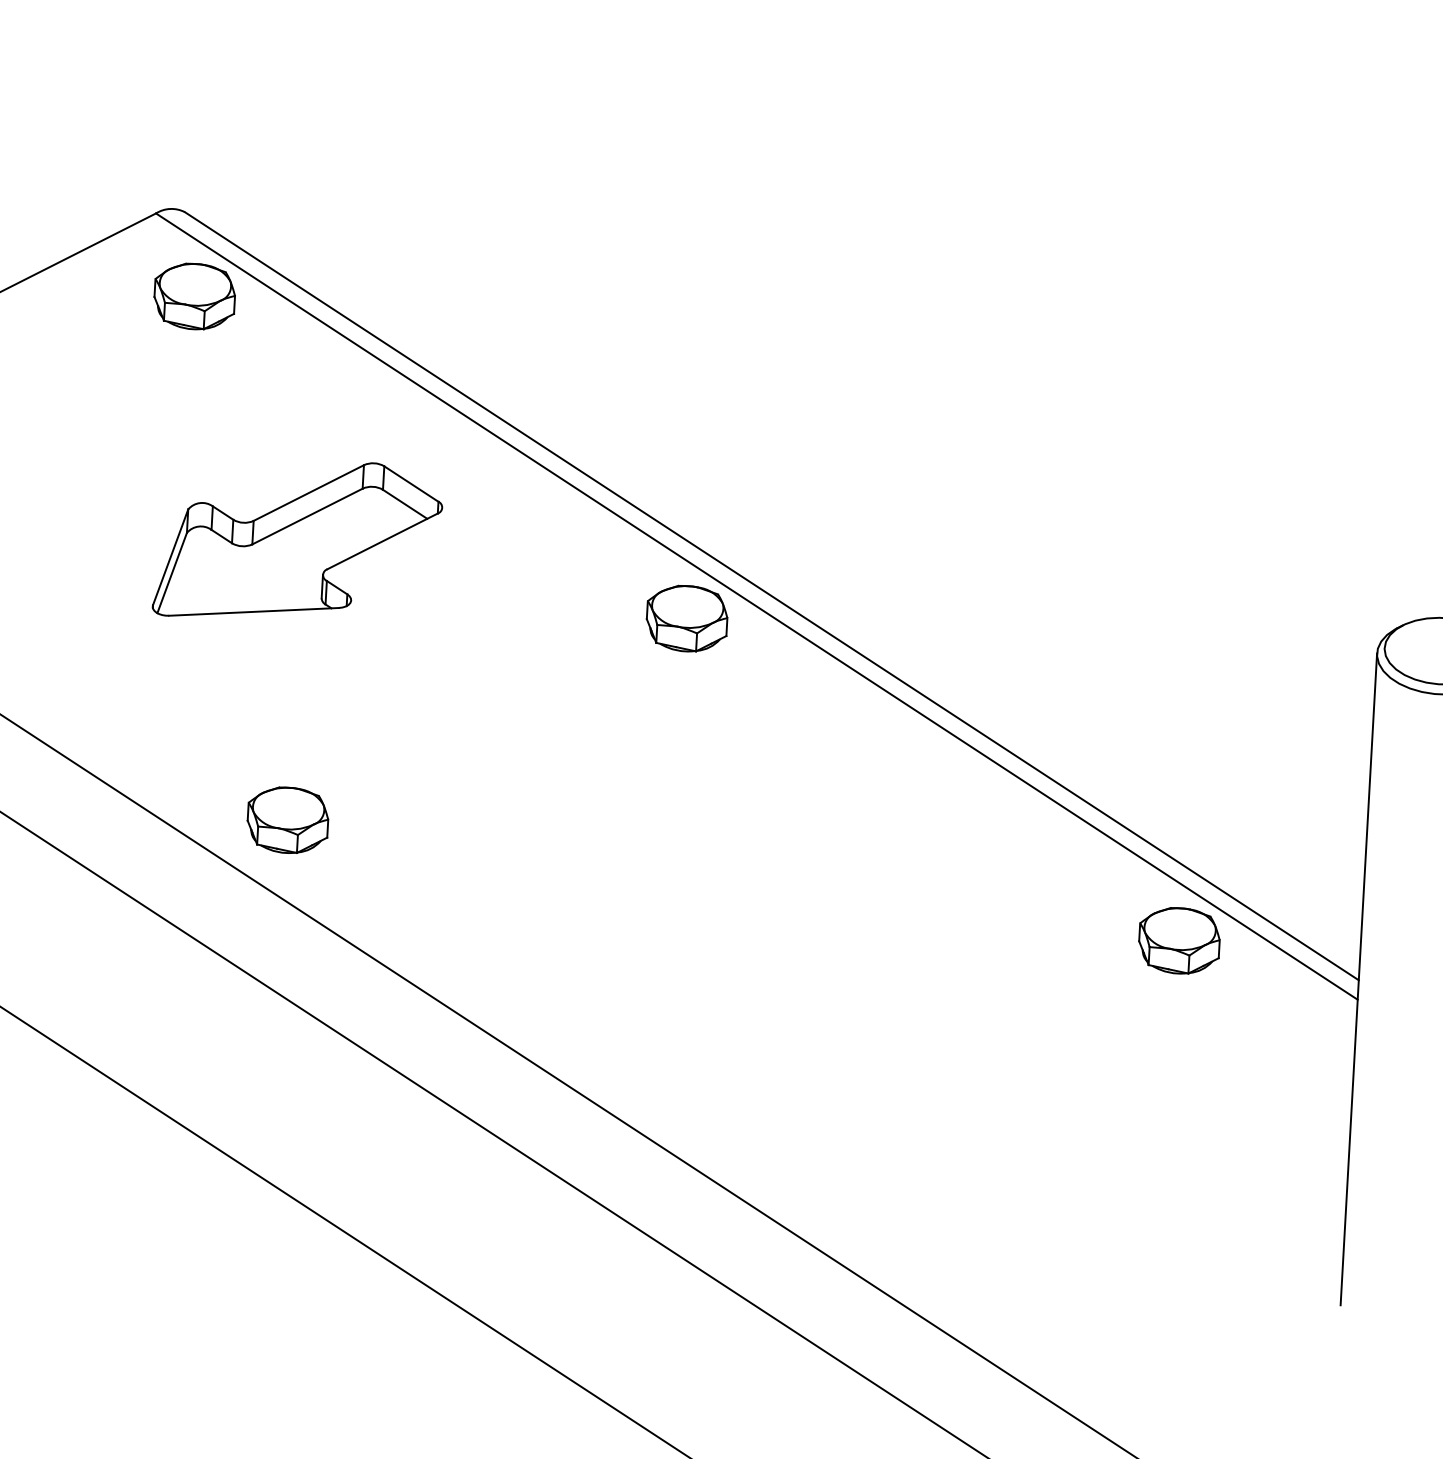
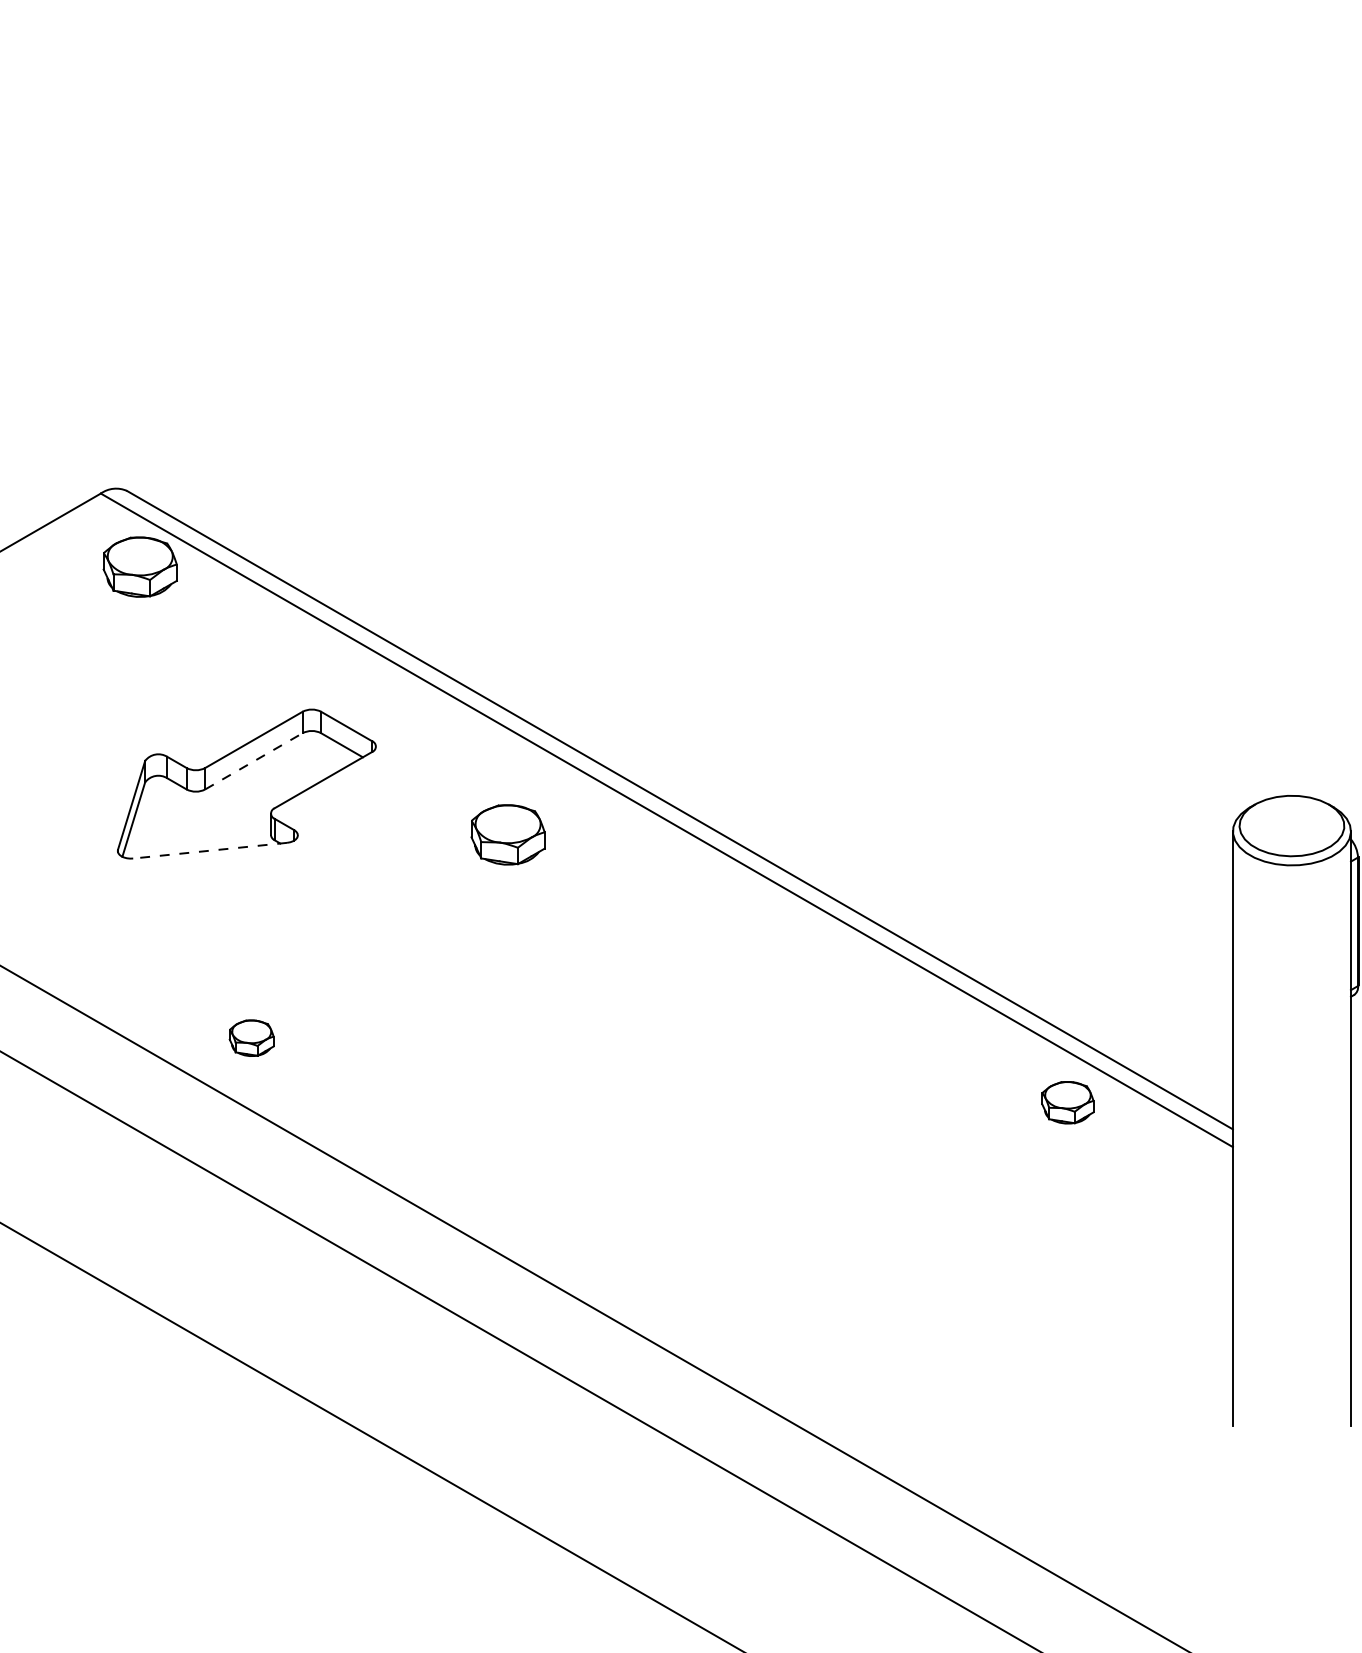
line: (308, 516) -> (254, 761), solid -> dashed
line: (253, 611) -> (209, 850), solid -> dashed
part: (686, 618) -> (507, 834), moved
part: (287, 819) -> (251, 1037), size x0.6
part: (1179, 940) -> (1067, 1102), size x0.7

